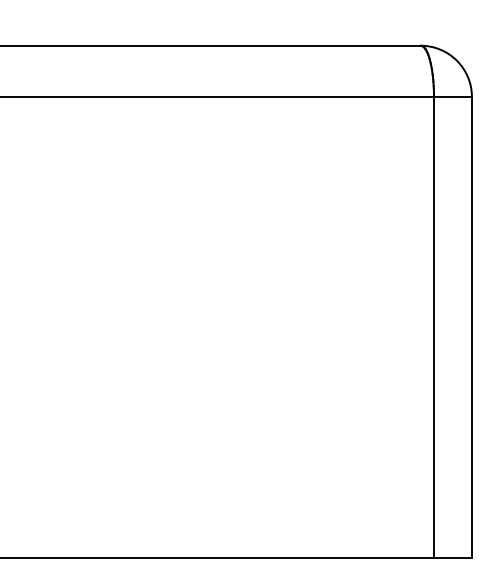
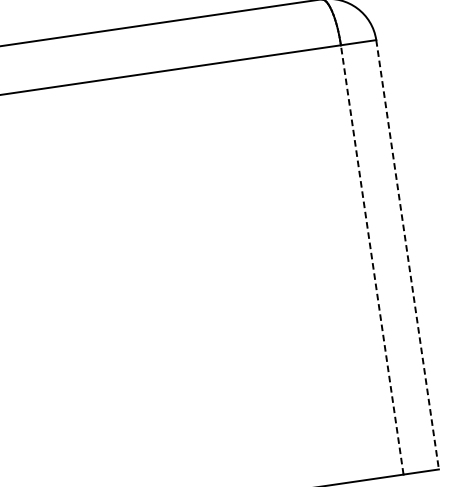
line: (434, 326) -> (372, 259), solid -> dashed
line: (471, 327) -> (407, 254), solid -> dashed

